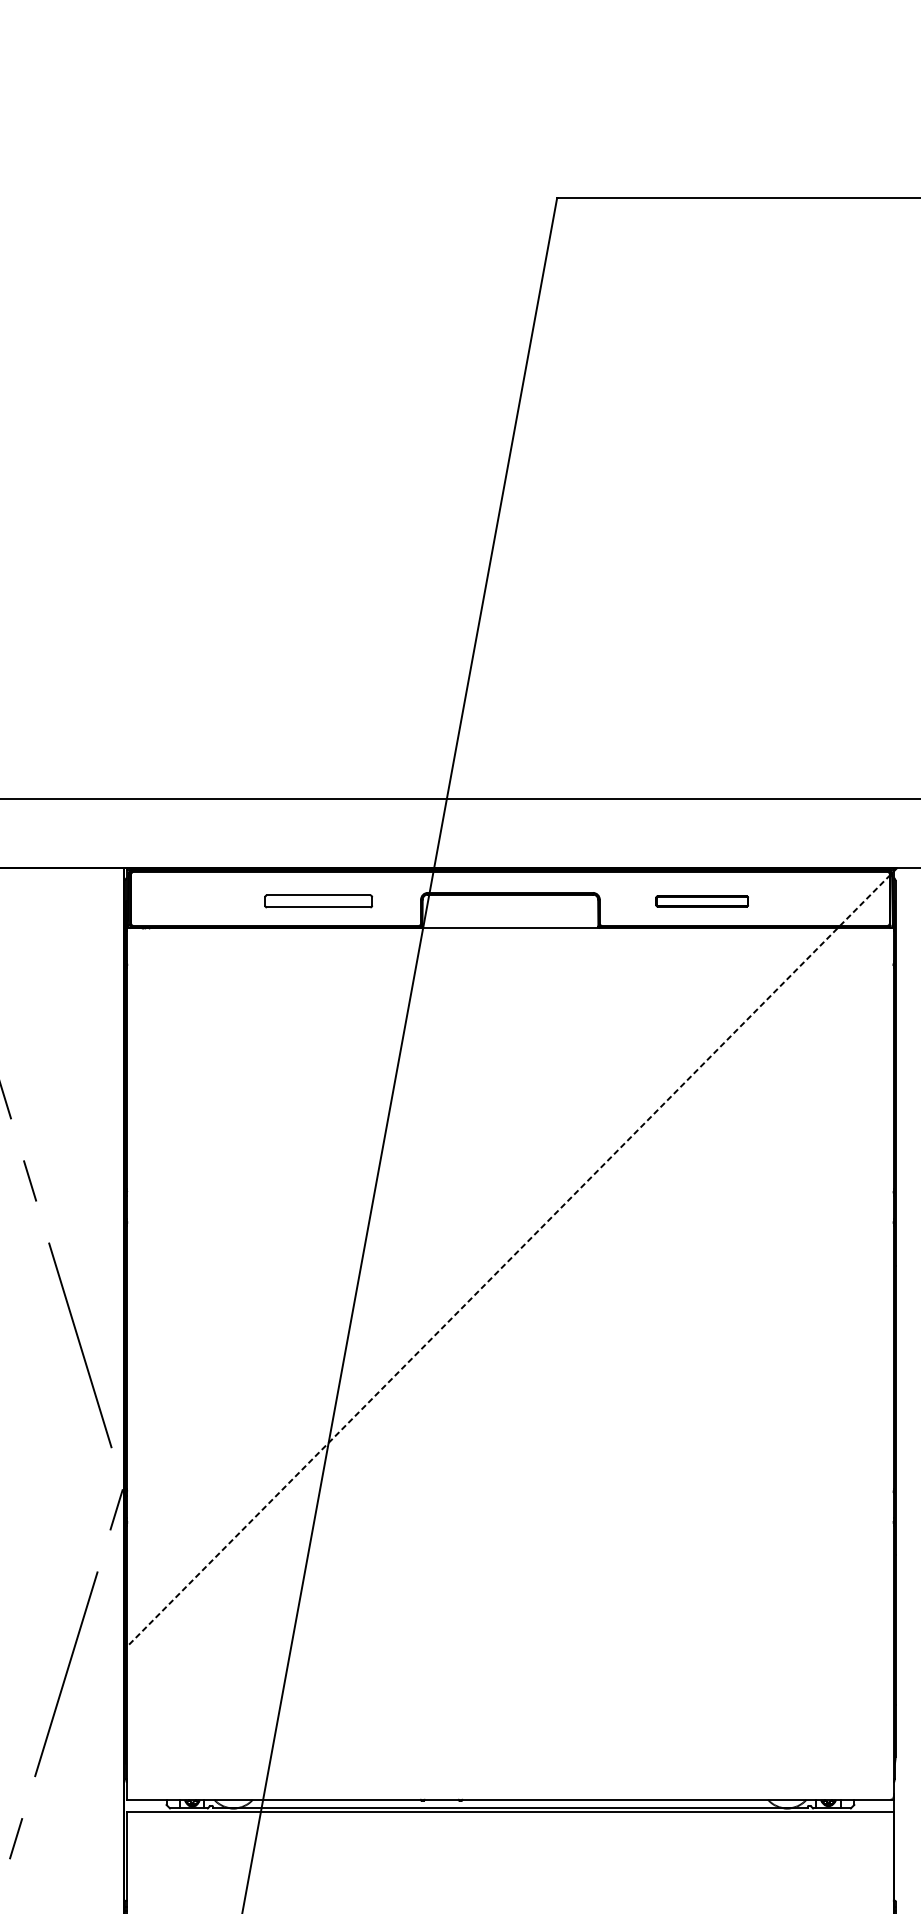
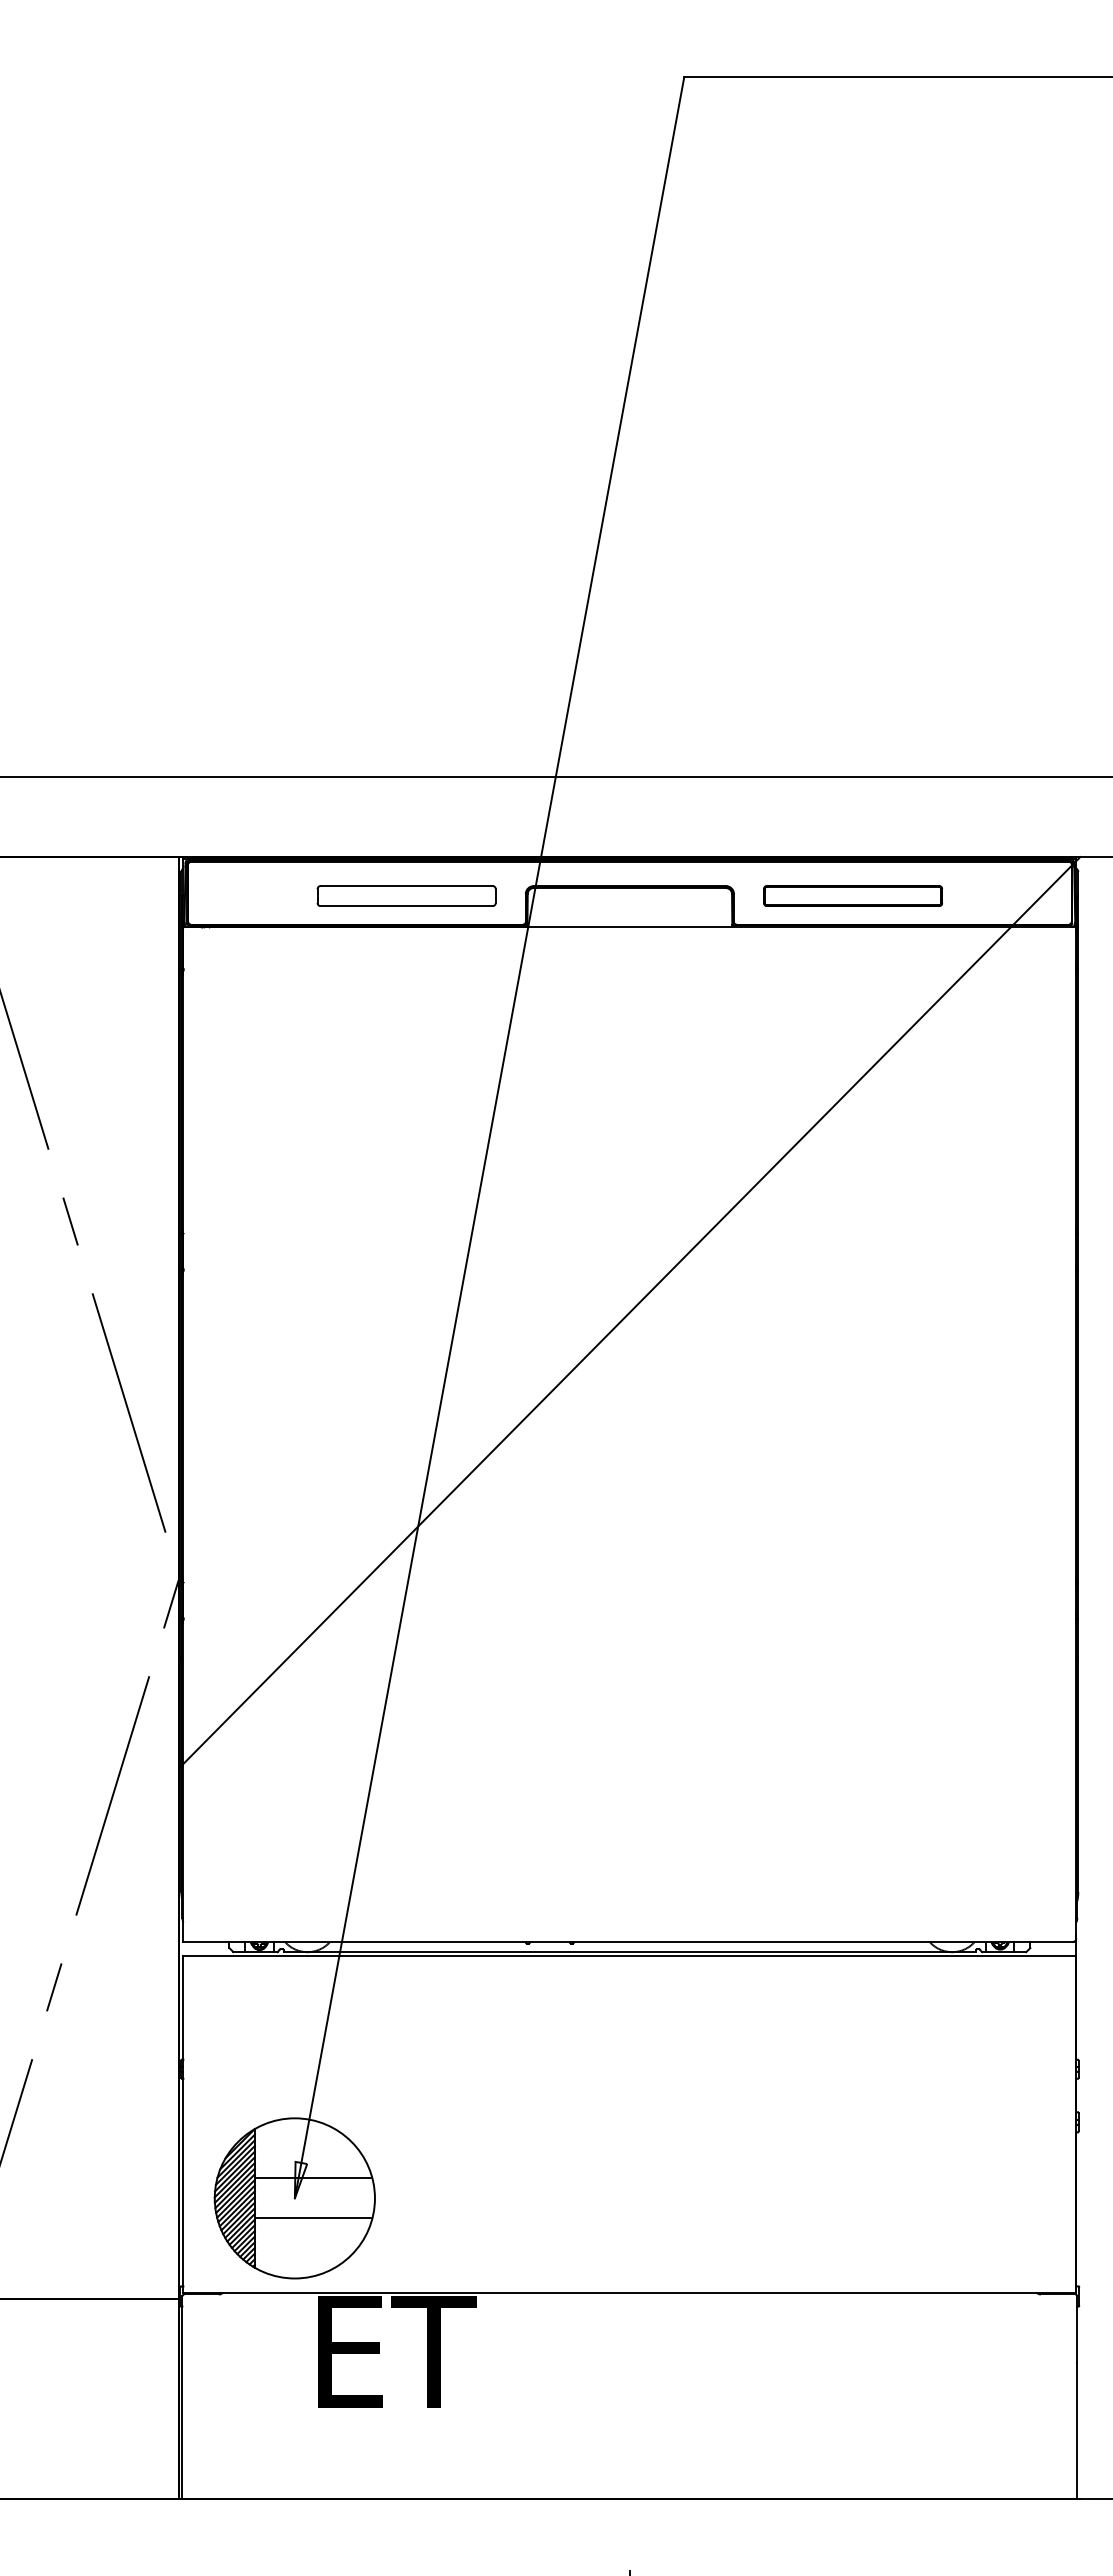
part: (318, 900) -> (406, 895), size x1.43
part: (702, 900) -> (853, 895), size x1.67
line: (510, 1259) -> (629, 1312), dashed -> solid

